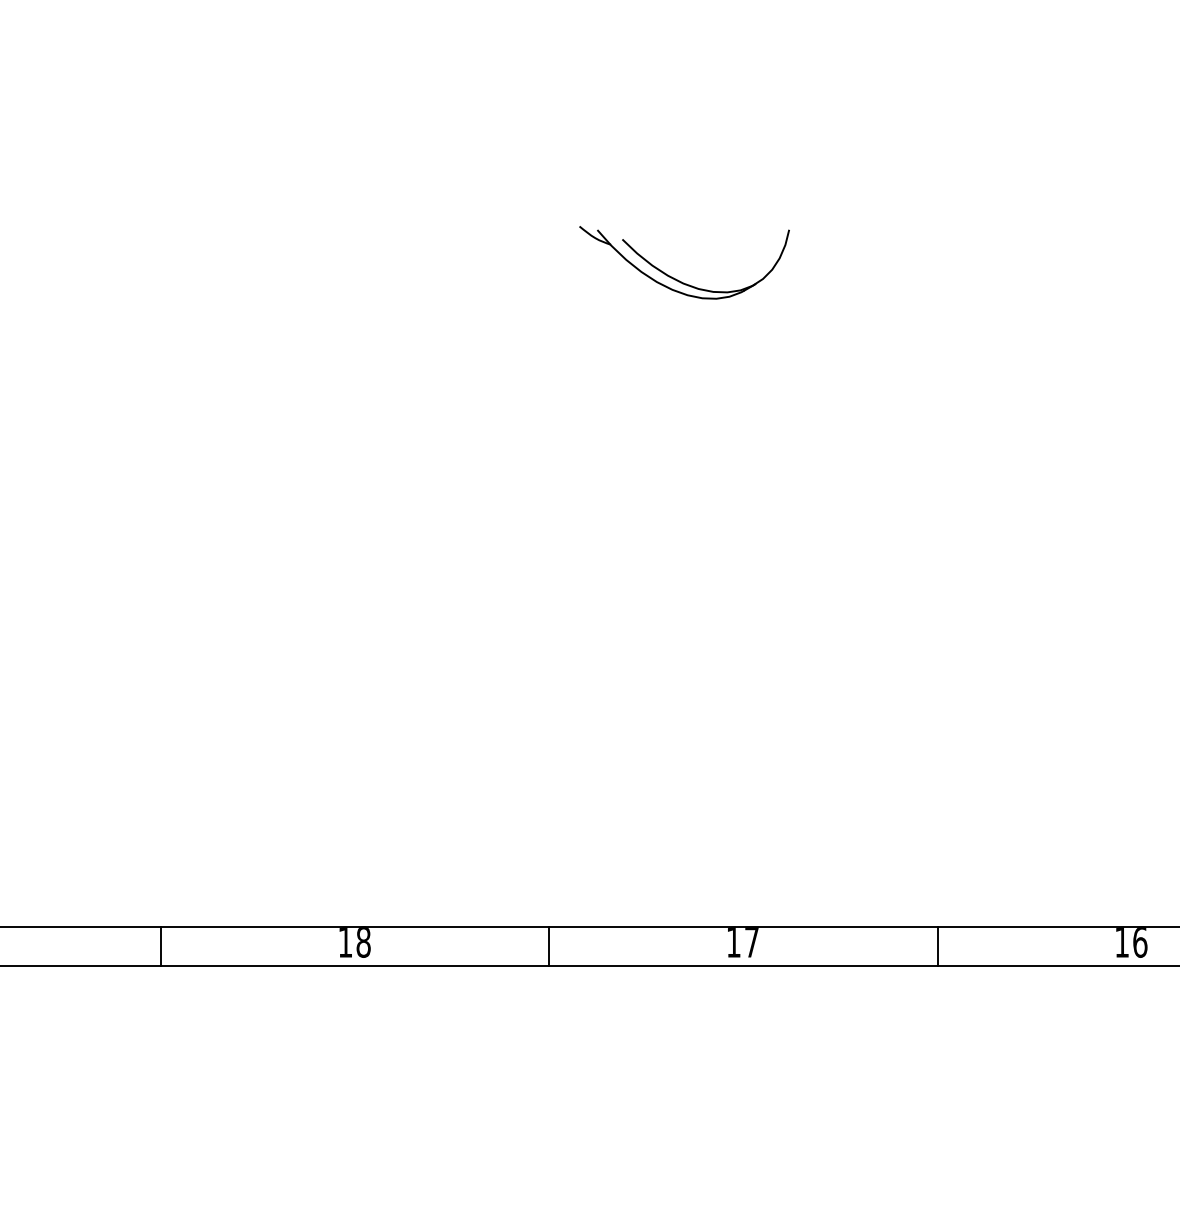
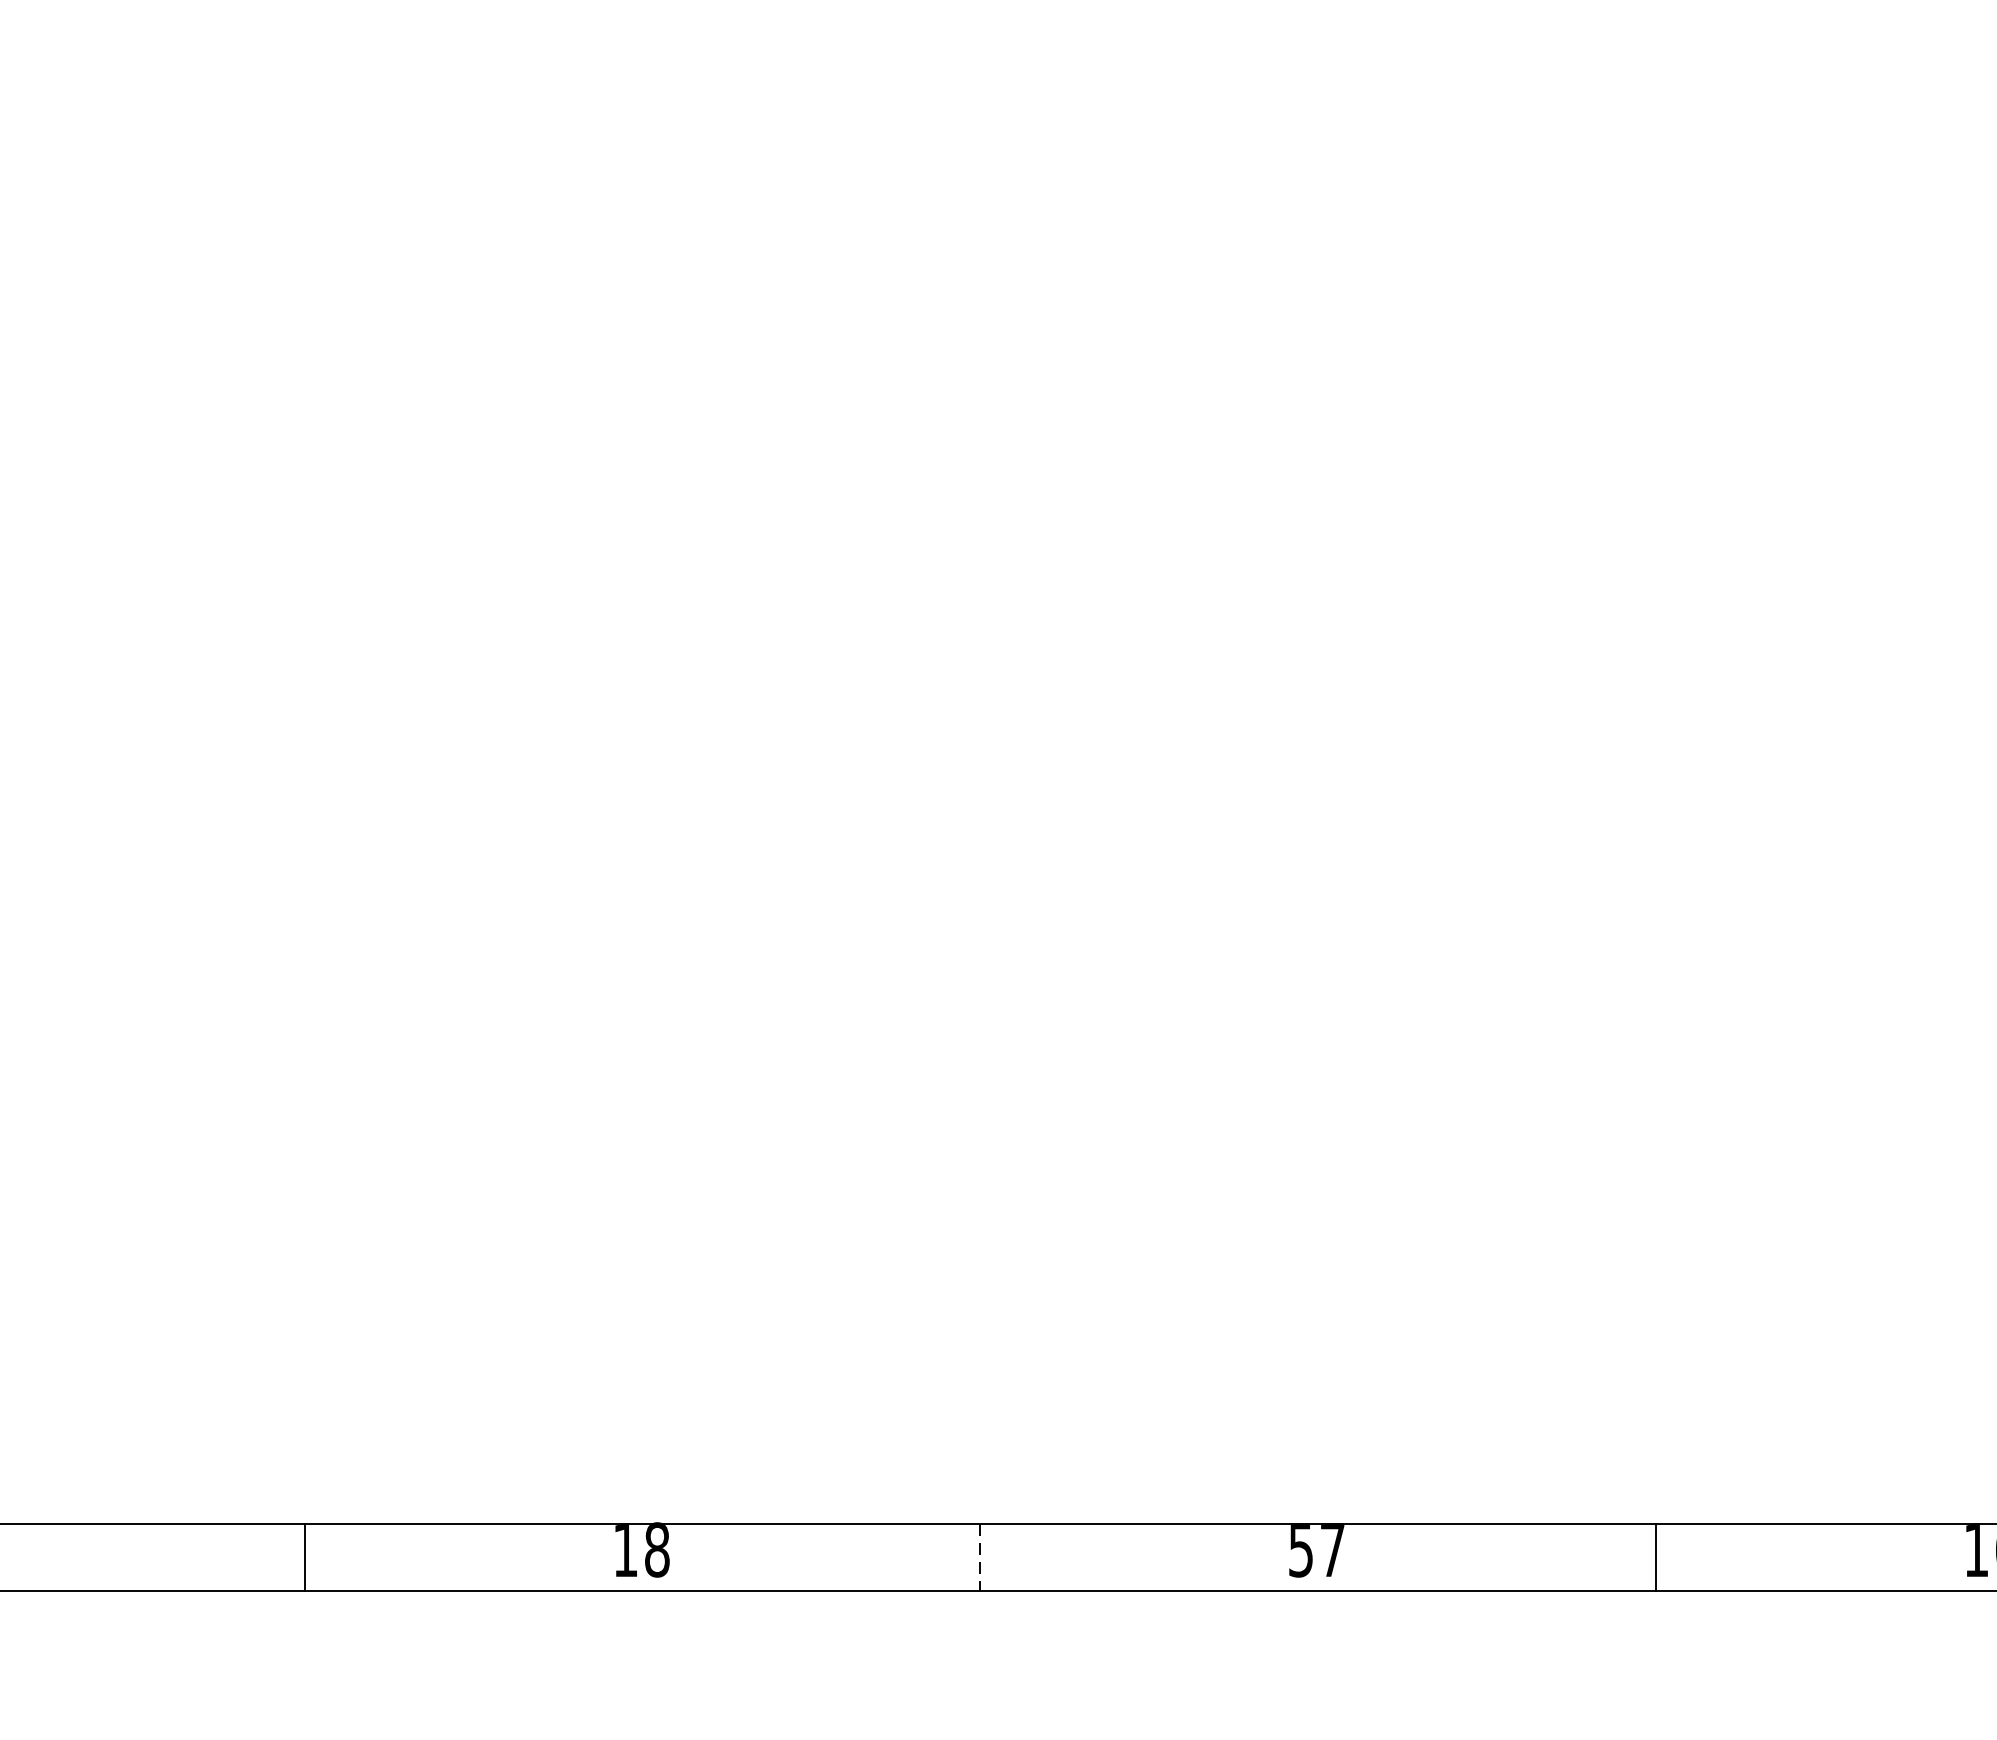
part: (675, 278) -> (1199, 395), removed
text: (733, 942) -> (1300, 1550), 17 -> 57
line: (549, 947) -> (980, 1559), solid -> dashed

